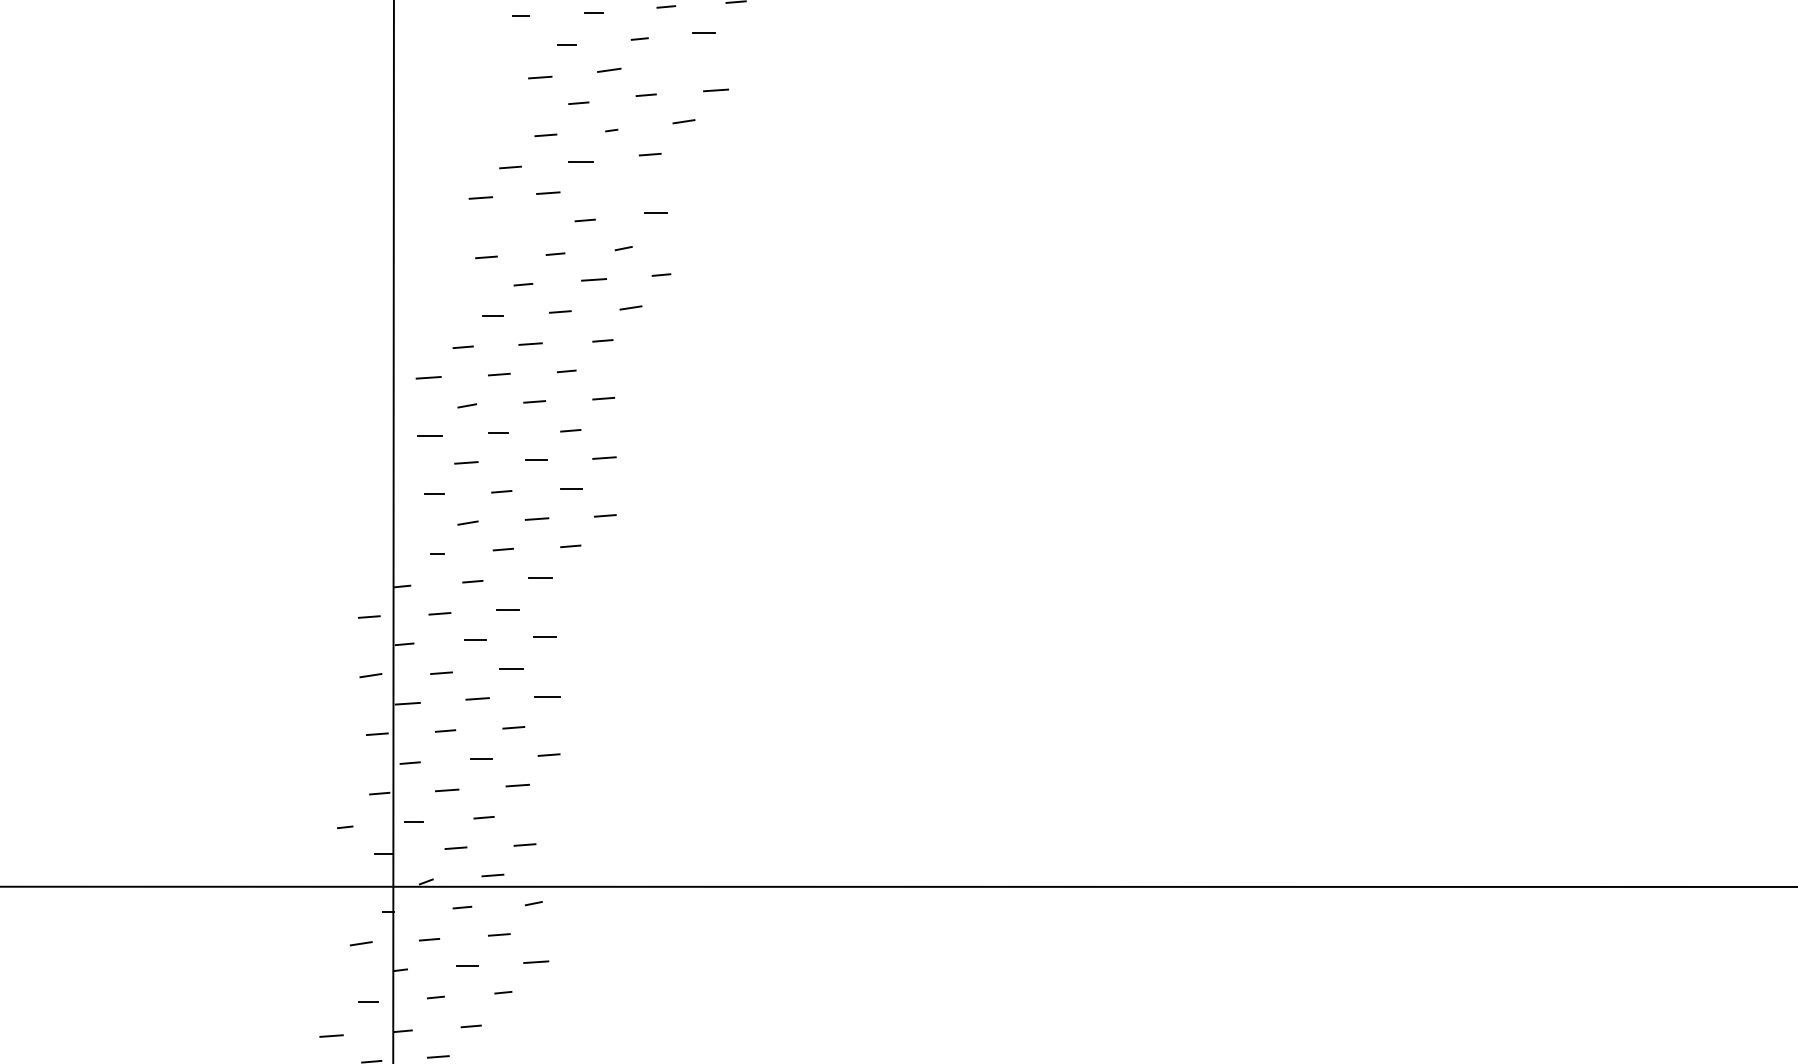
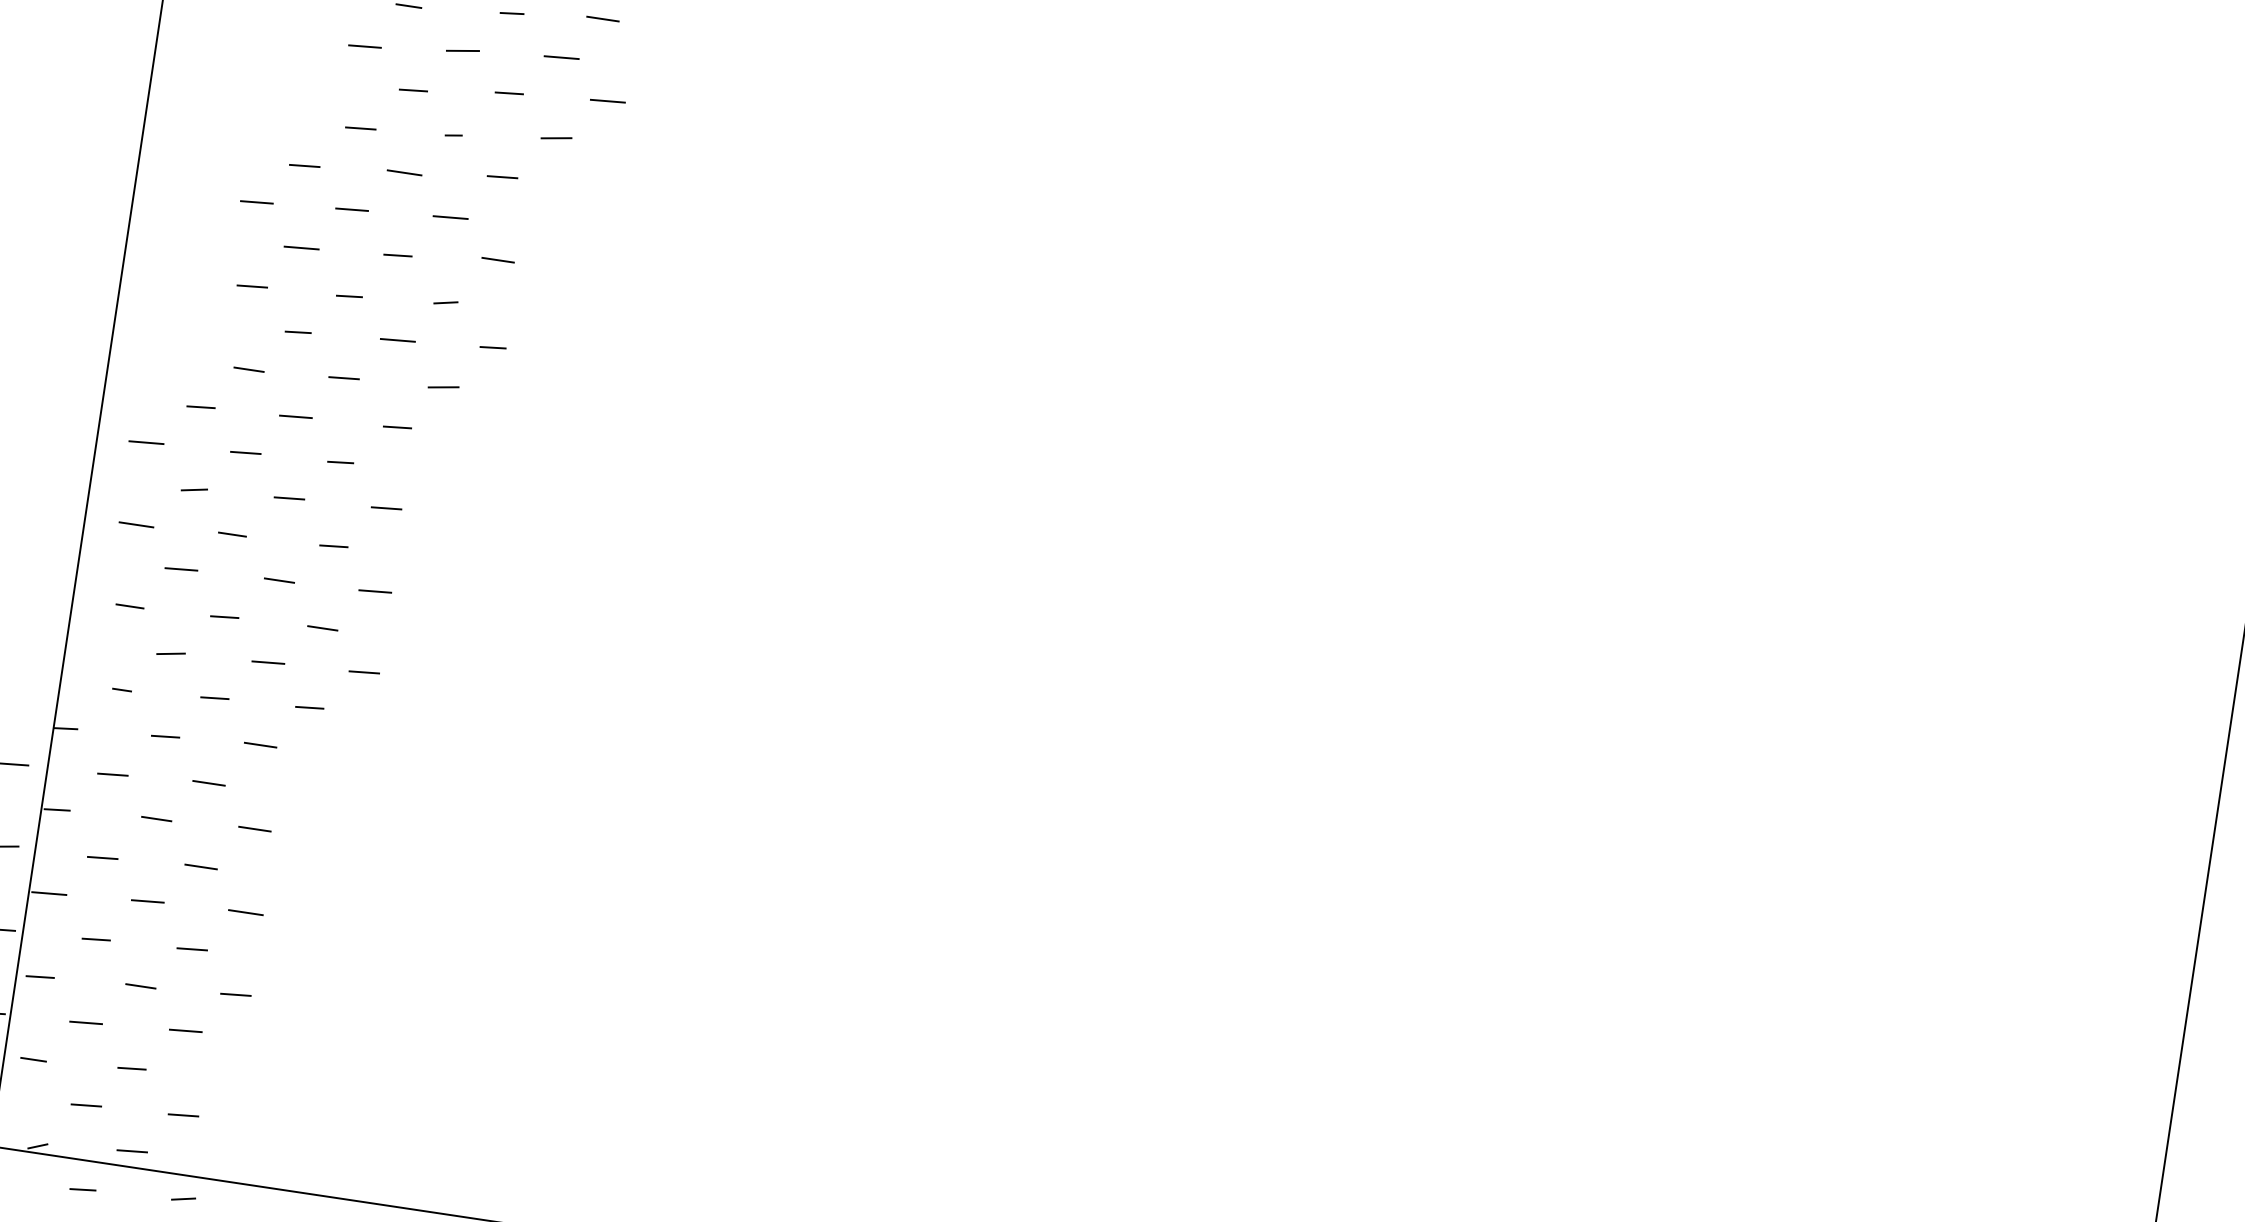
line: (679, 64) -> (562, 57), added
line: (618, 188) -> (451, 217), added
line: (516, 225) -> (300, 248), added

